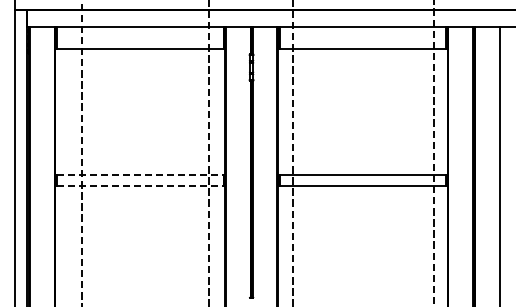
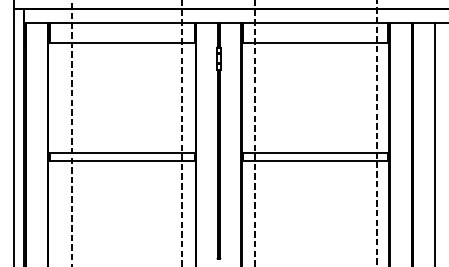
line: (140, 175) -> (122, 152), dashed -> solid
line: (140, 185) -> (122, 161), dashed -> solid

